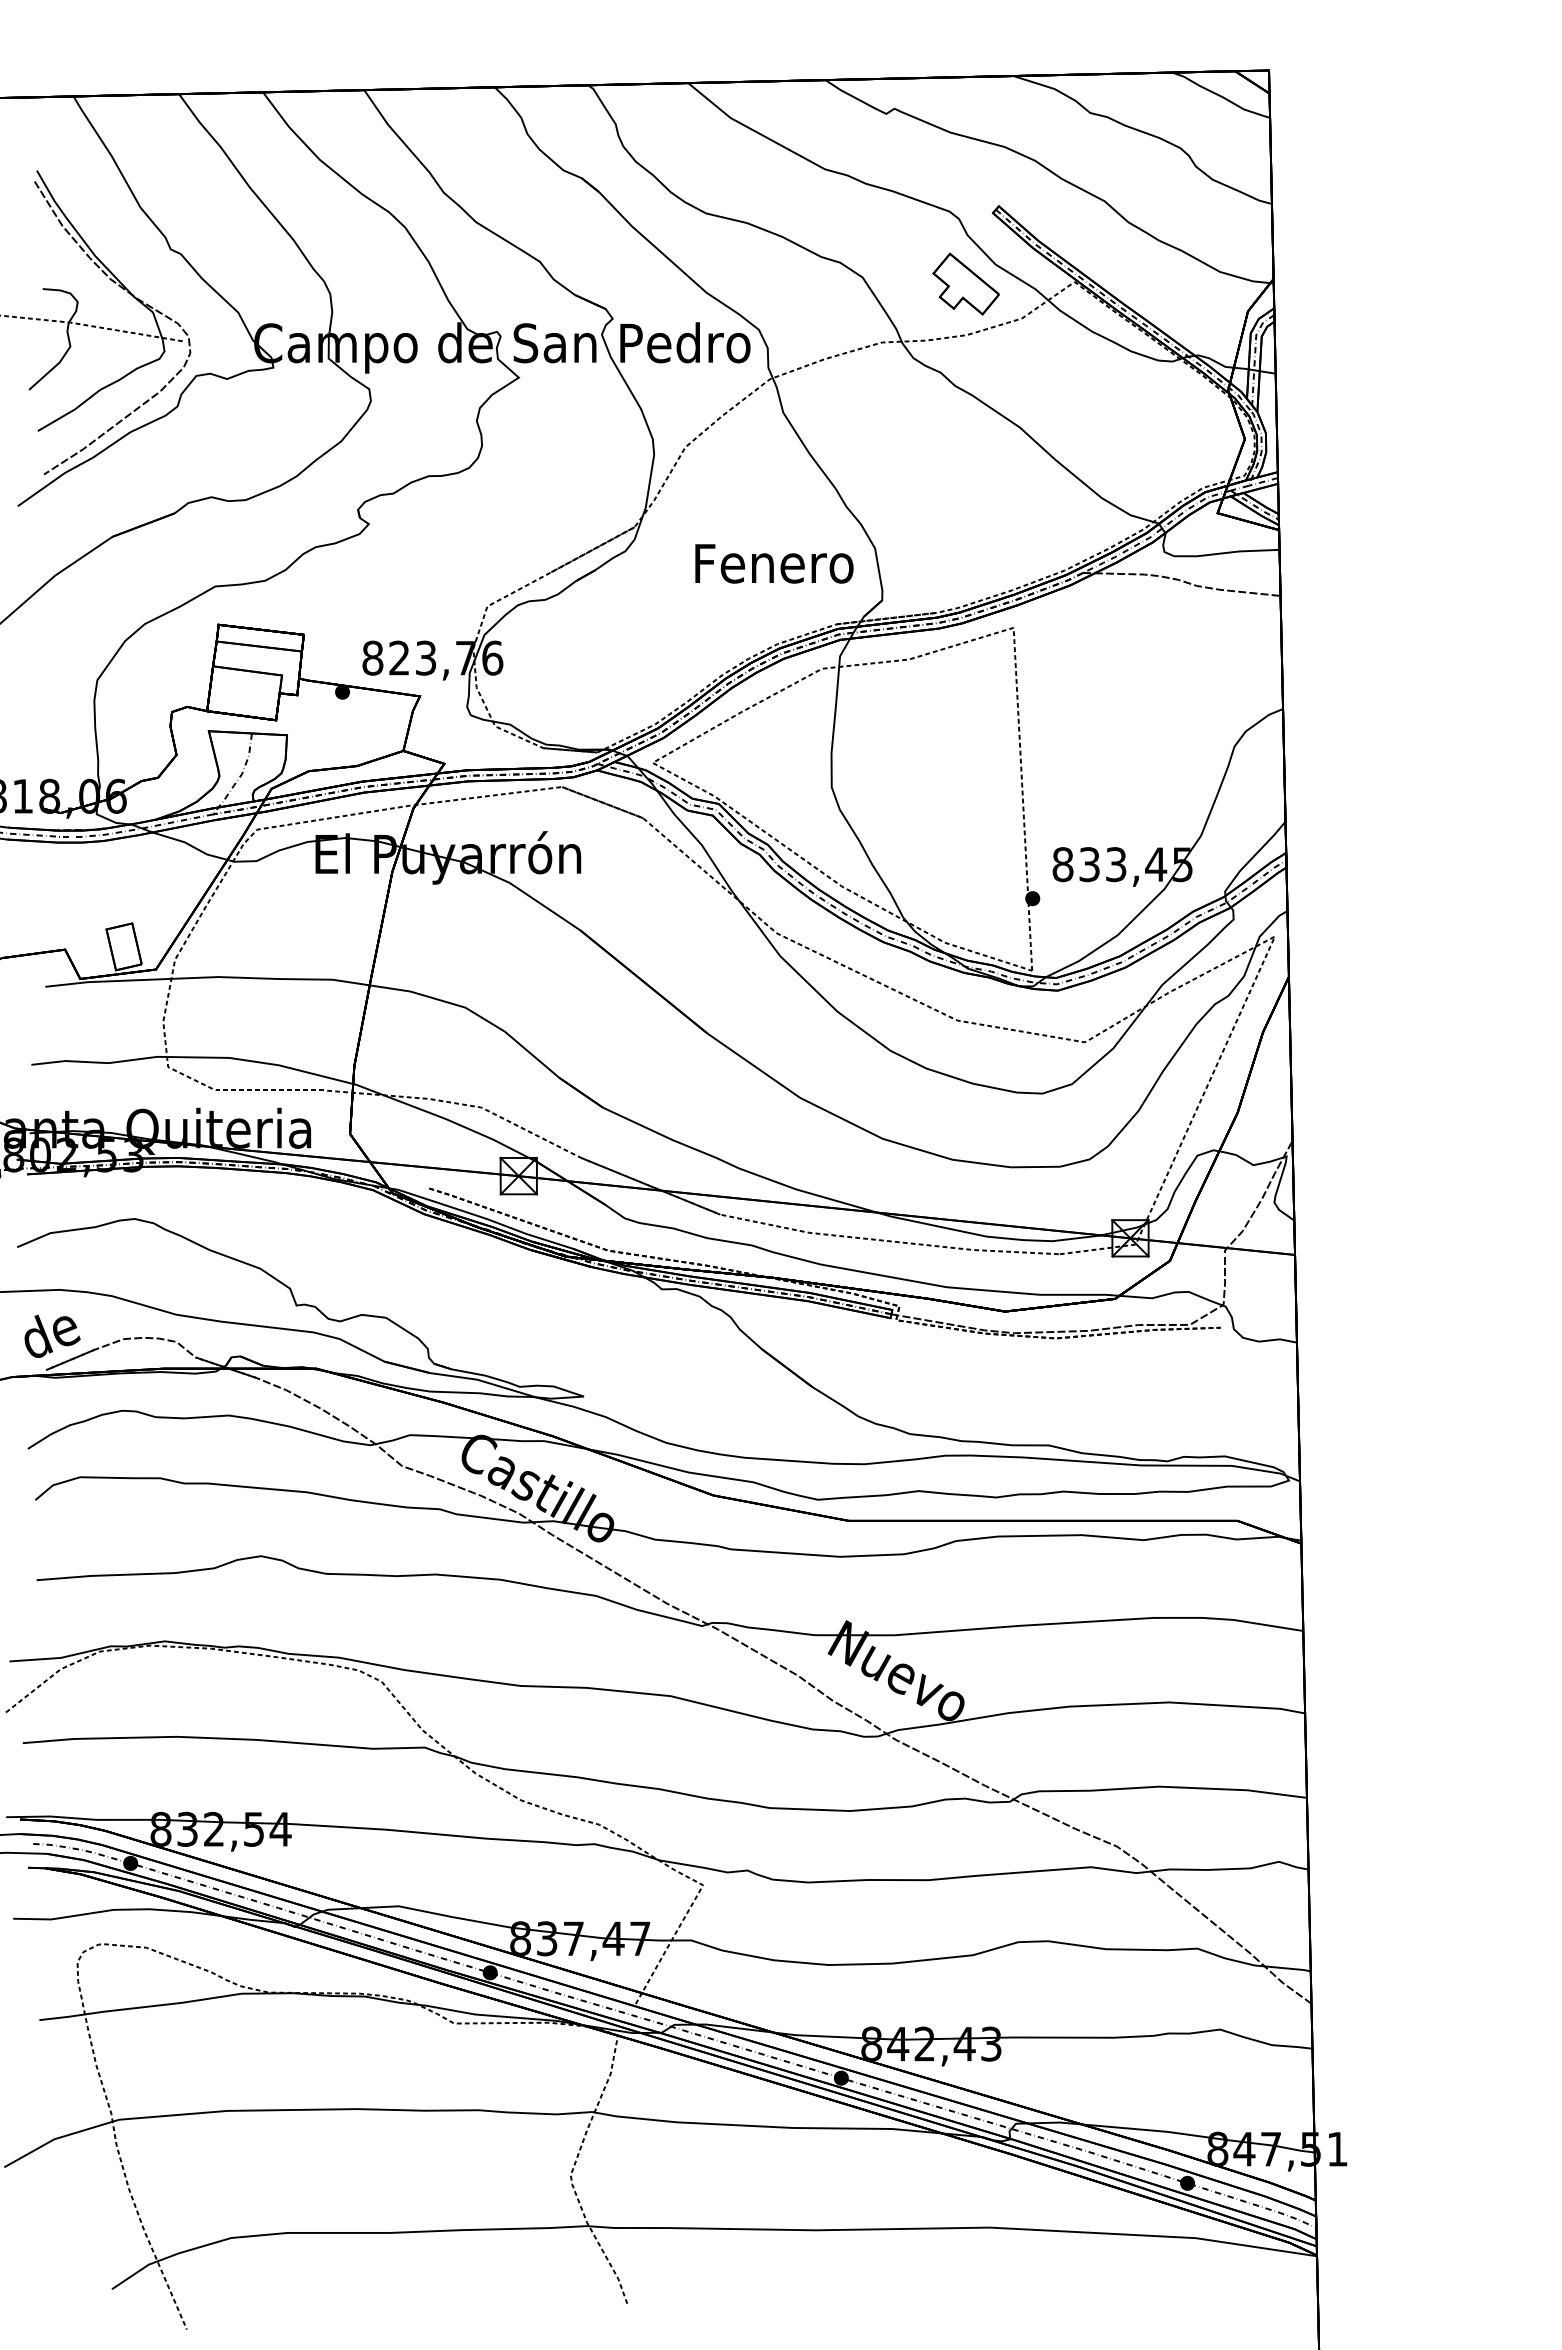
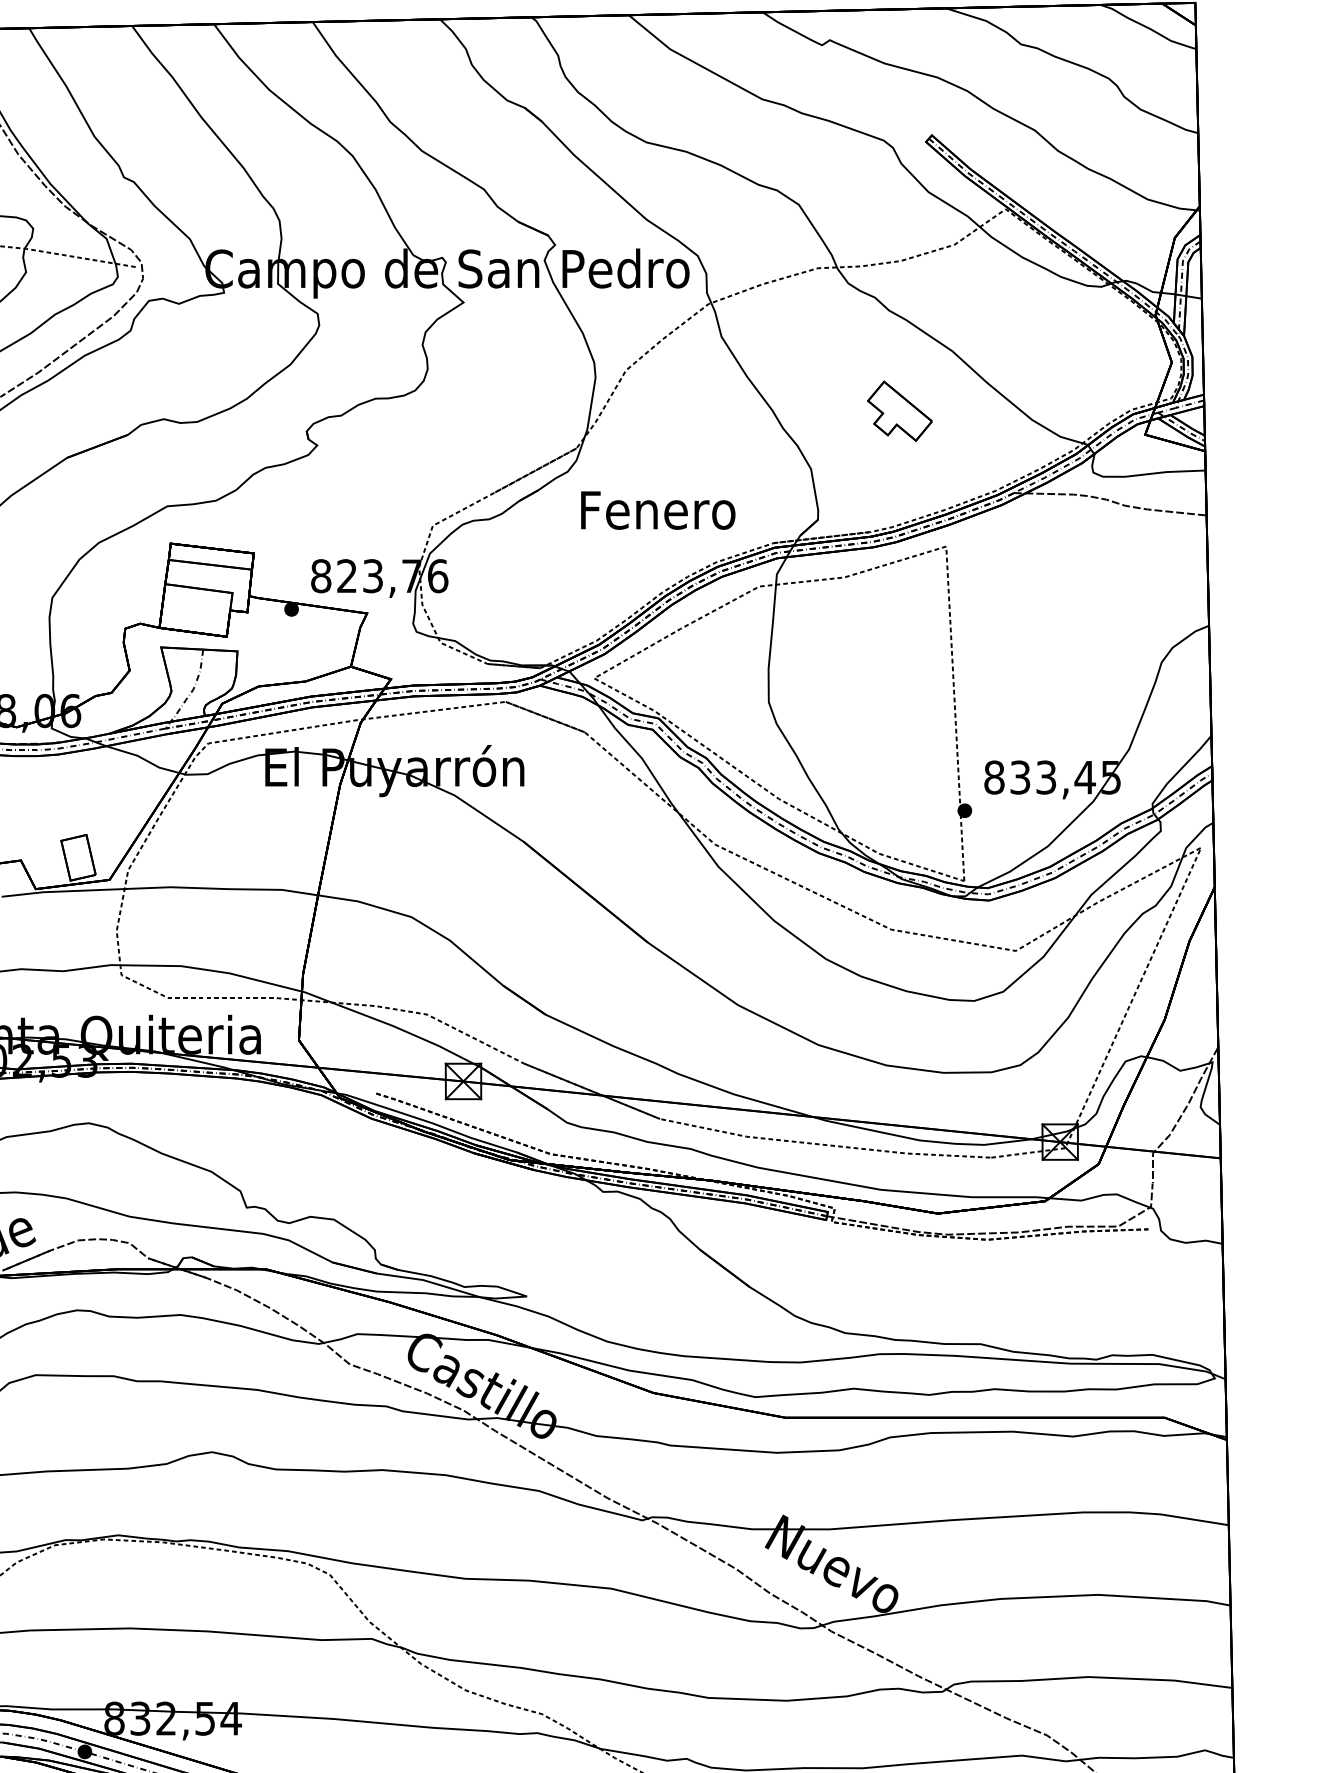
part: (965, 283) -> (899, 410), moved
text: (774, 563) -> (658, 510), moved

